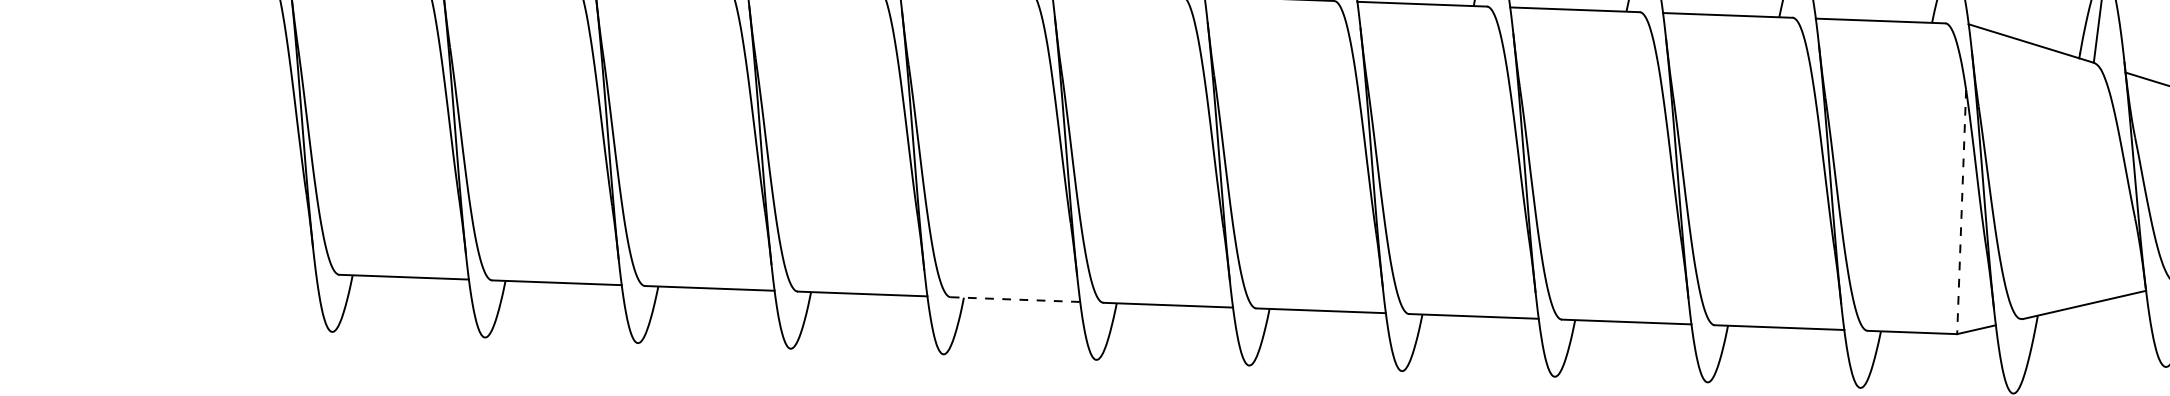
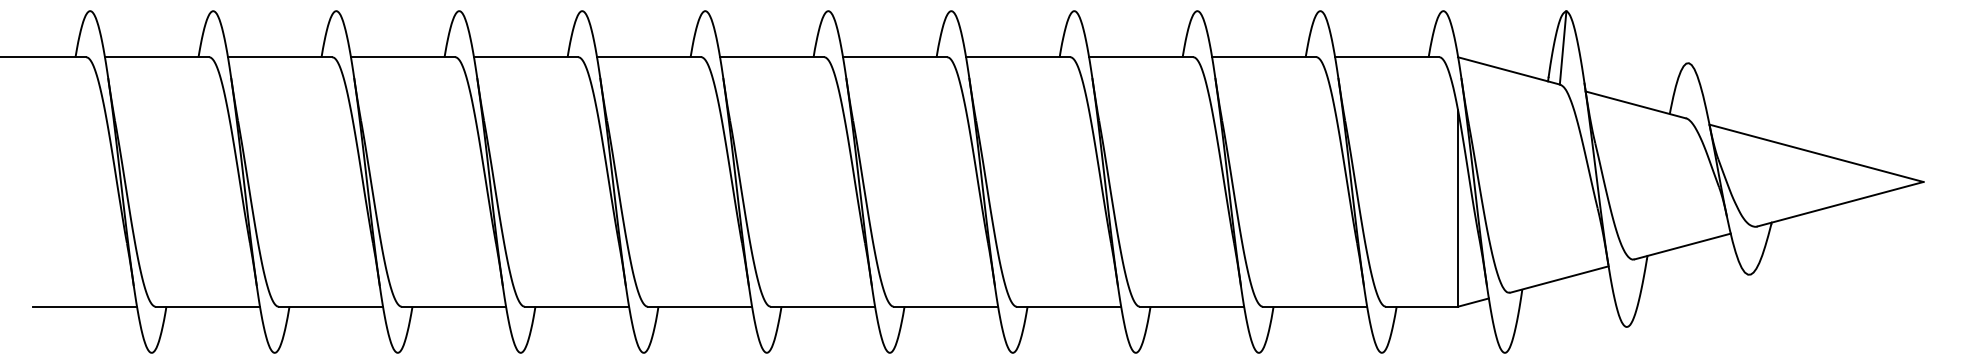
line: (1962, 212) -> (1458, 208), dashed -> solid
line: (250, 271) -> (84, 306), added
line: (1016, 299) -> (700, 306), dashed -> solid

